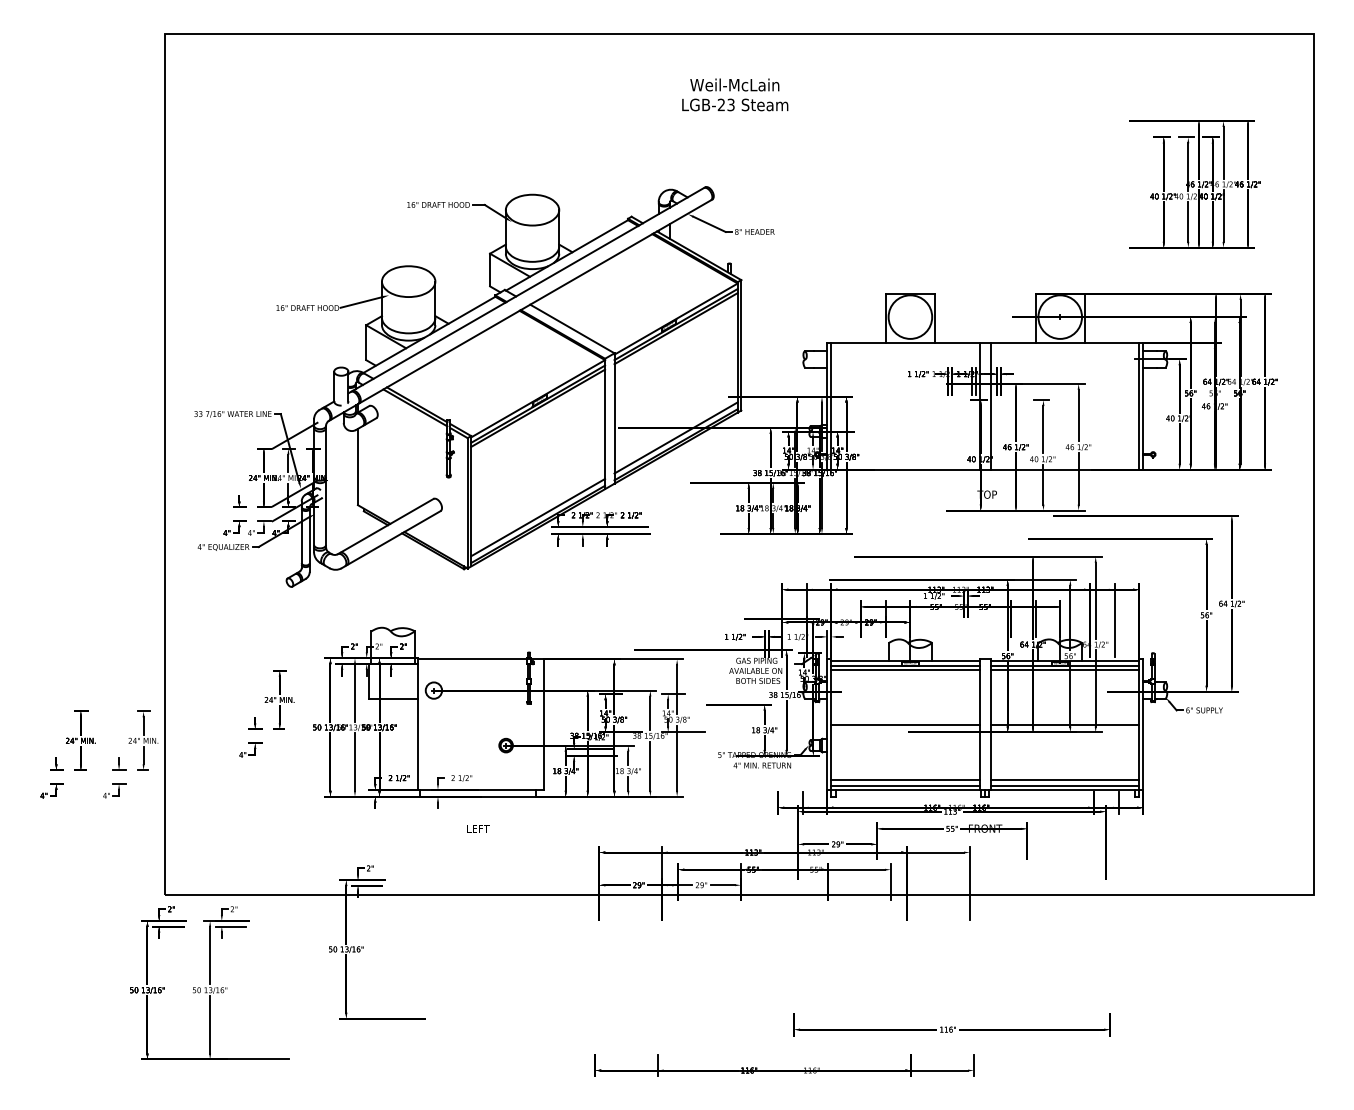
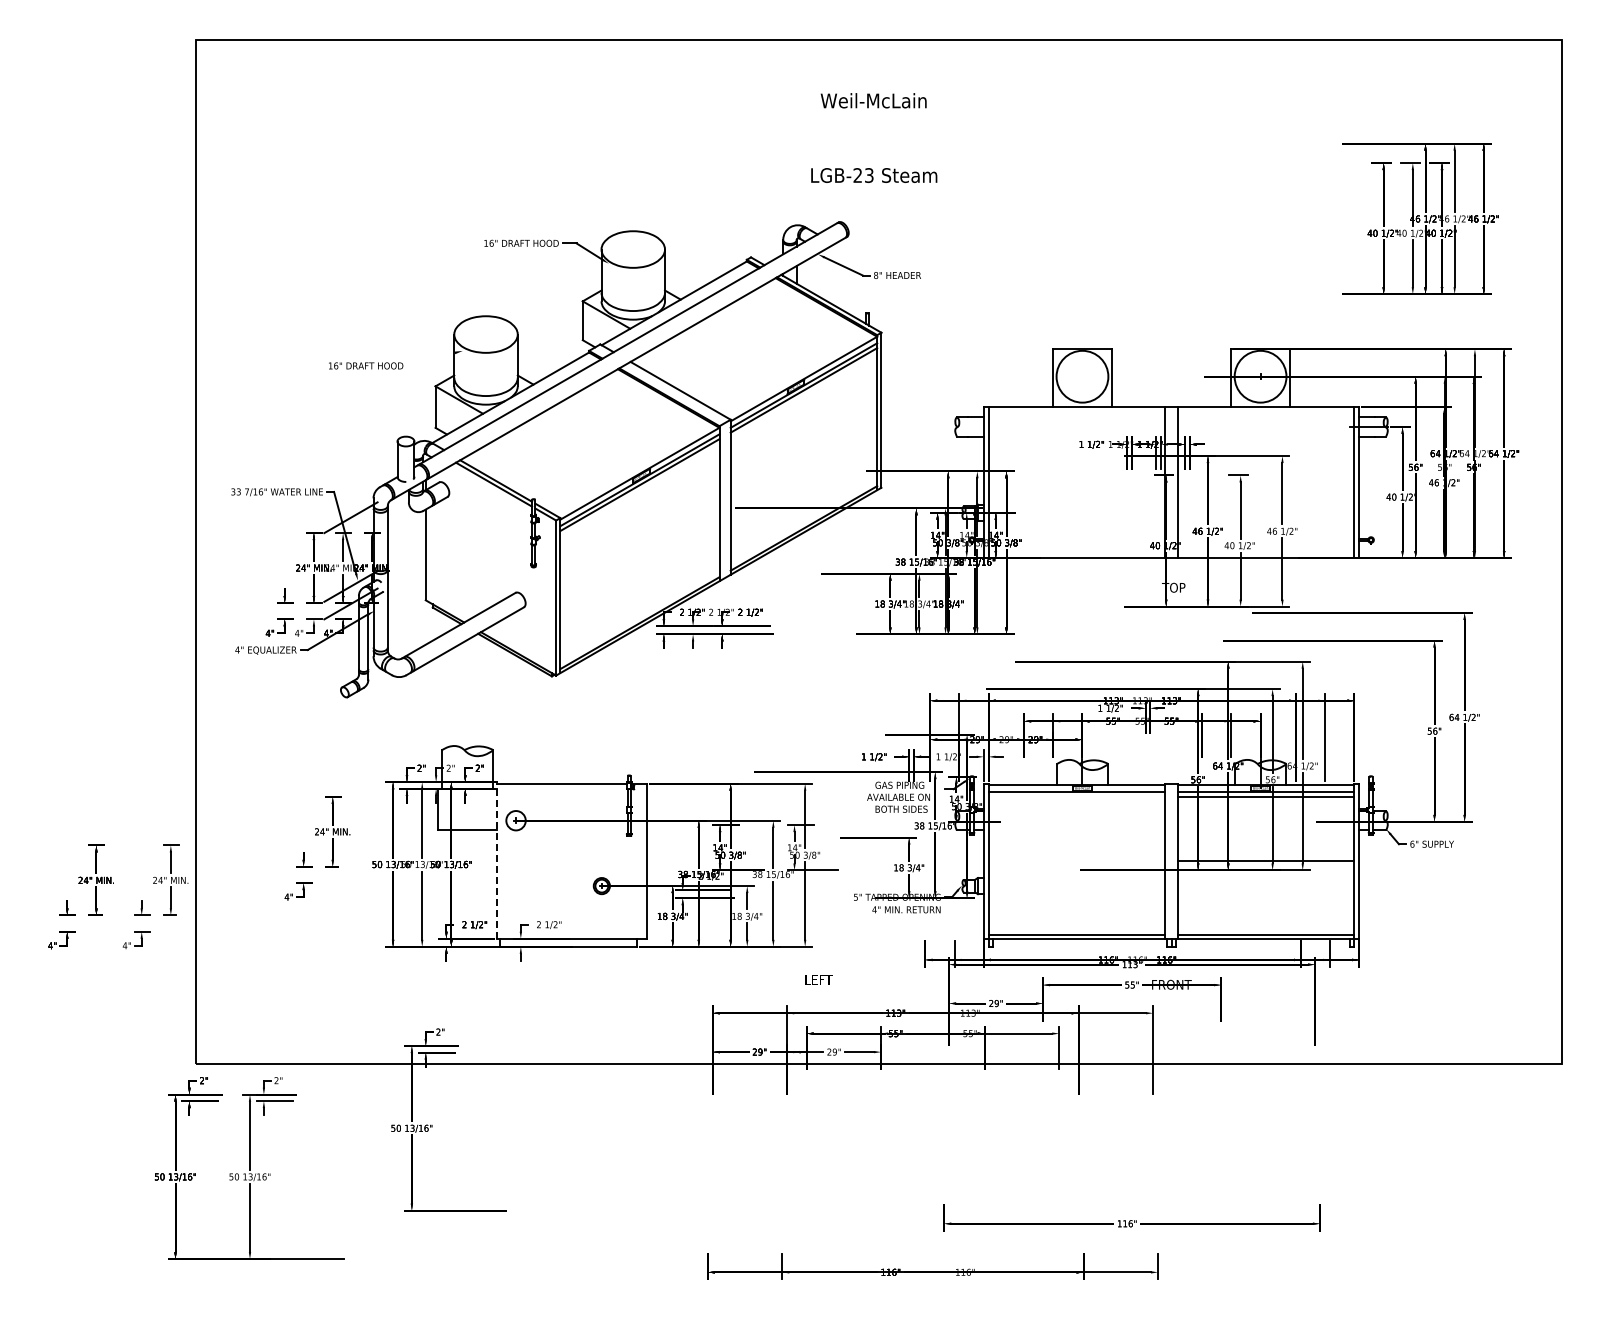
text: (735, 104) -> (874, 175), moved
line: (361, 301) -> (429, 358), removed
line: (675, 438) -> (803, 520), removed
line: (537, 517) -> (639, 615), removed
line: (905, 670) -> (1076, 796), removed
line: (417, 724) -> (496, 861), solid -> dashed
line: (905, 724) -> (1076, 861), removed
line: (905, 779) -> (1076, 926), removed
line: (1065, 779) -> (1266, 926), removed
text: (478, 828) -> (818, 979), moved

